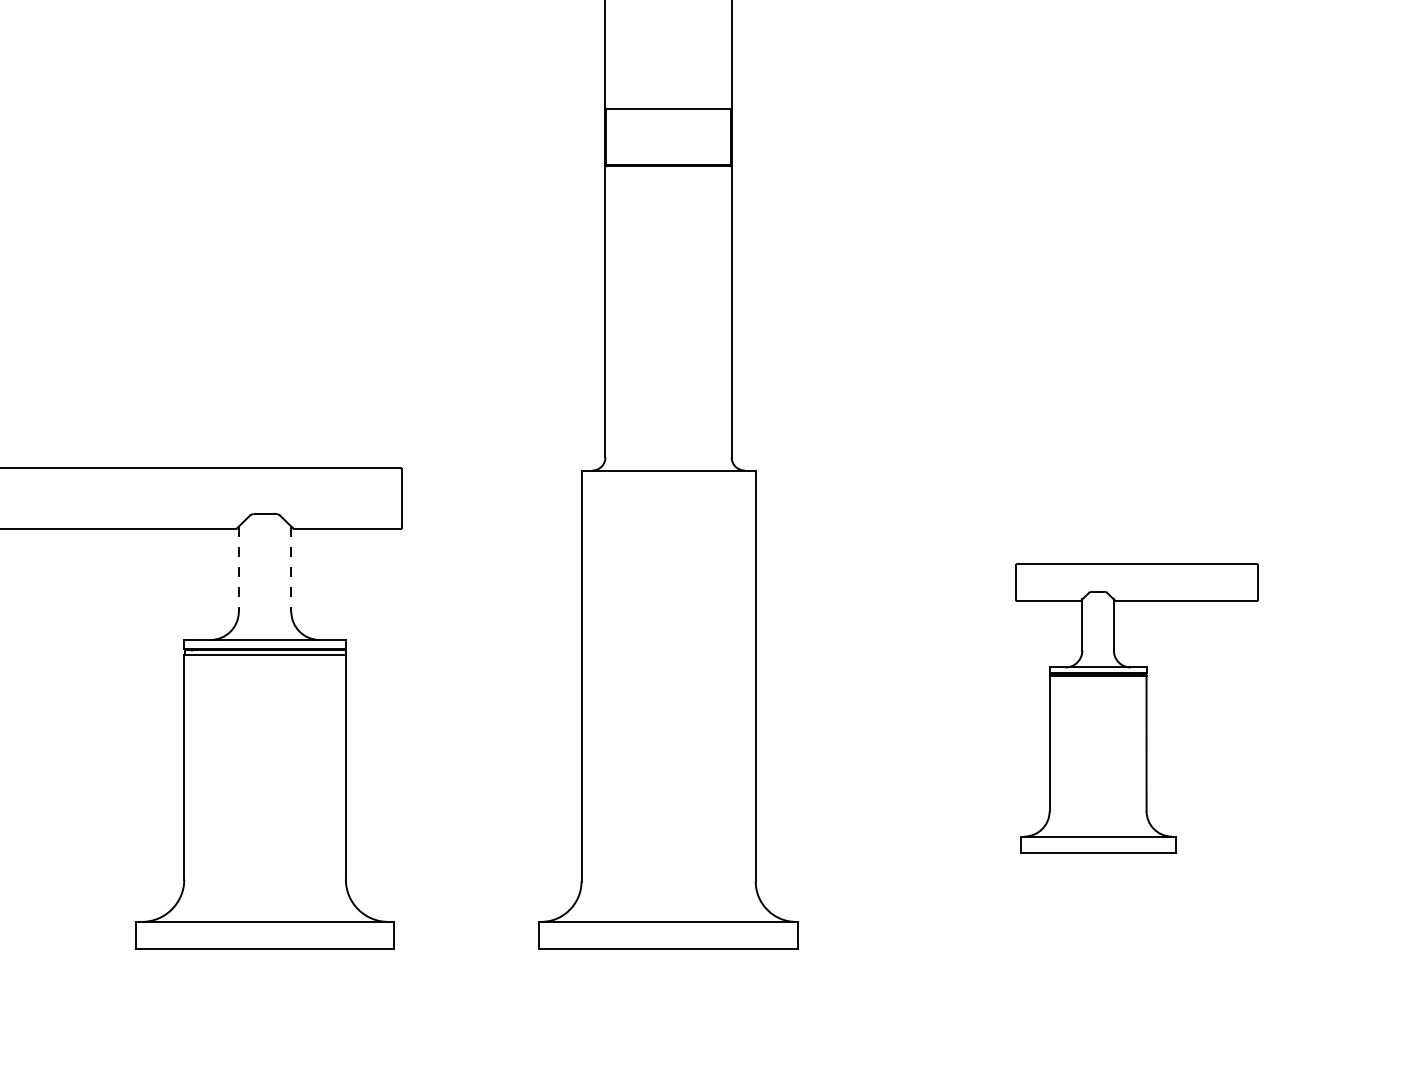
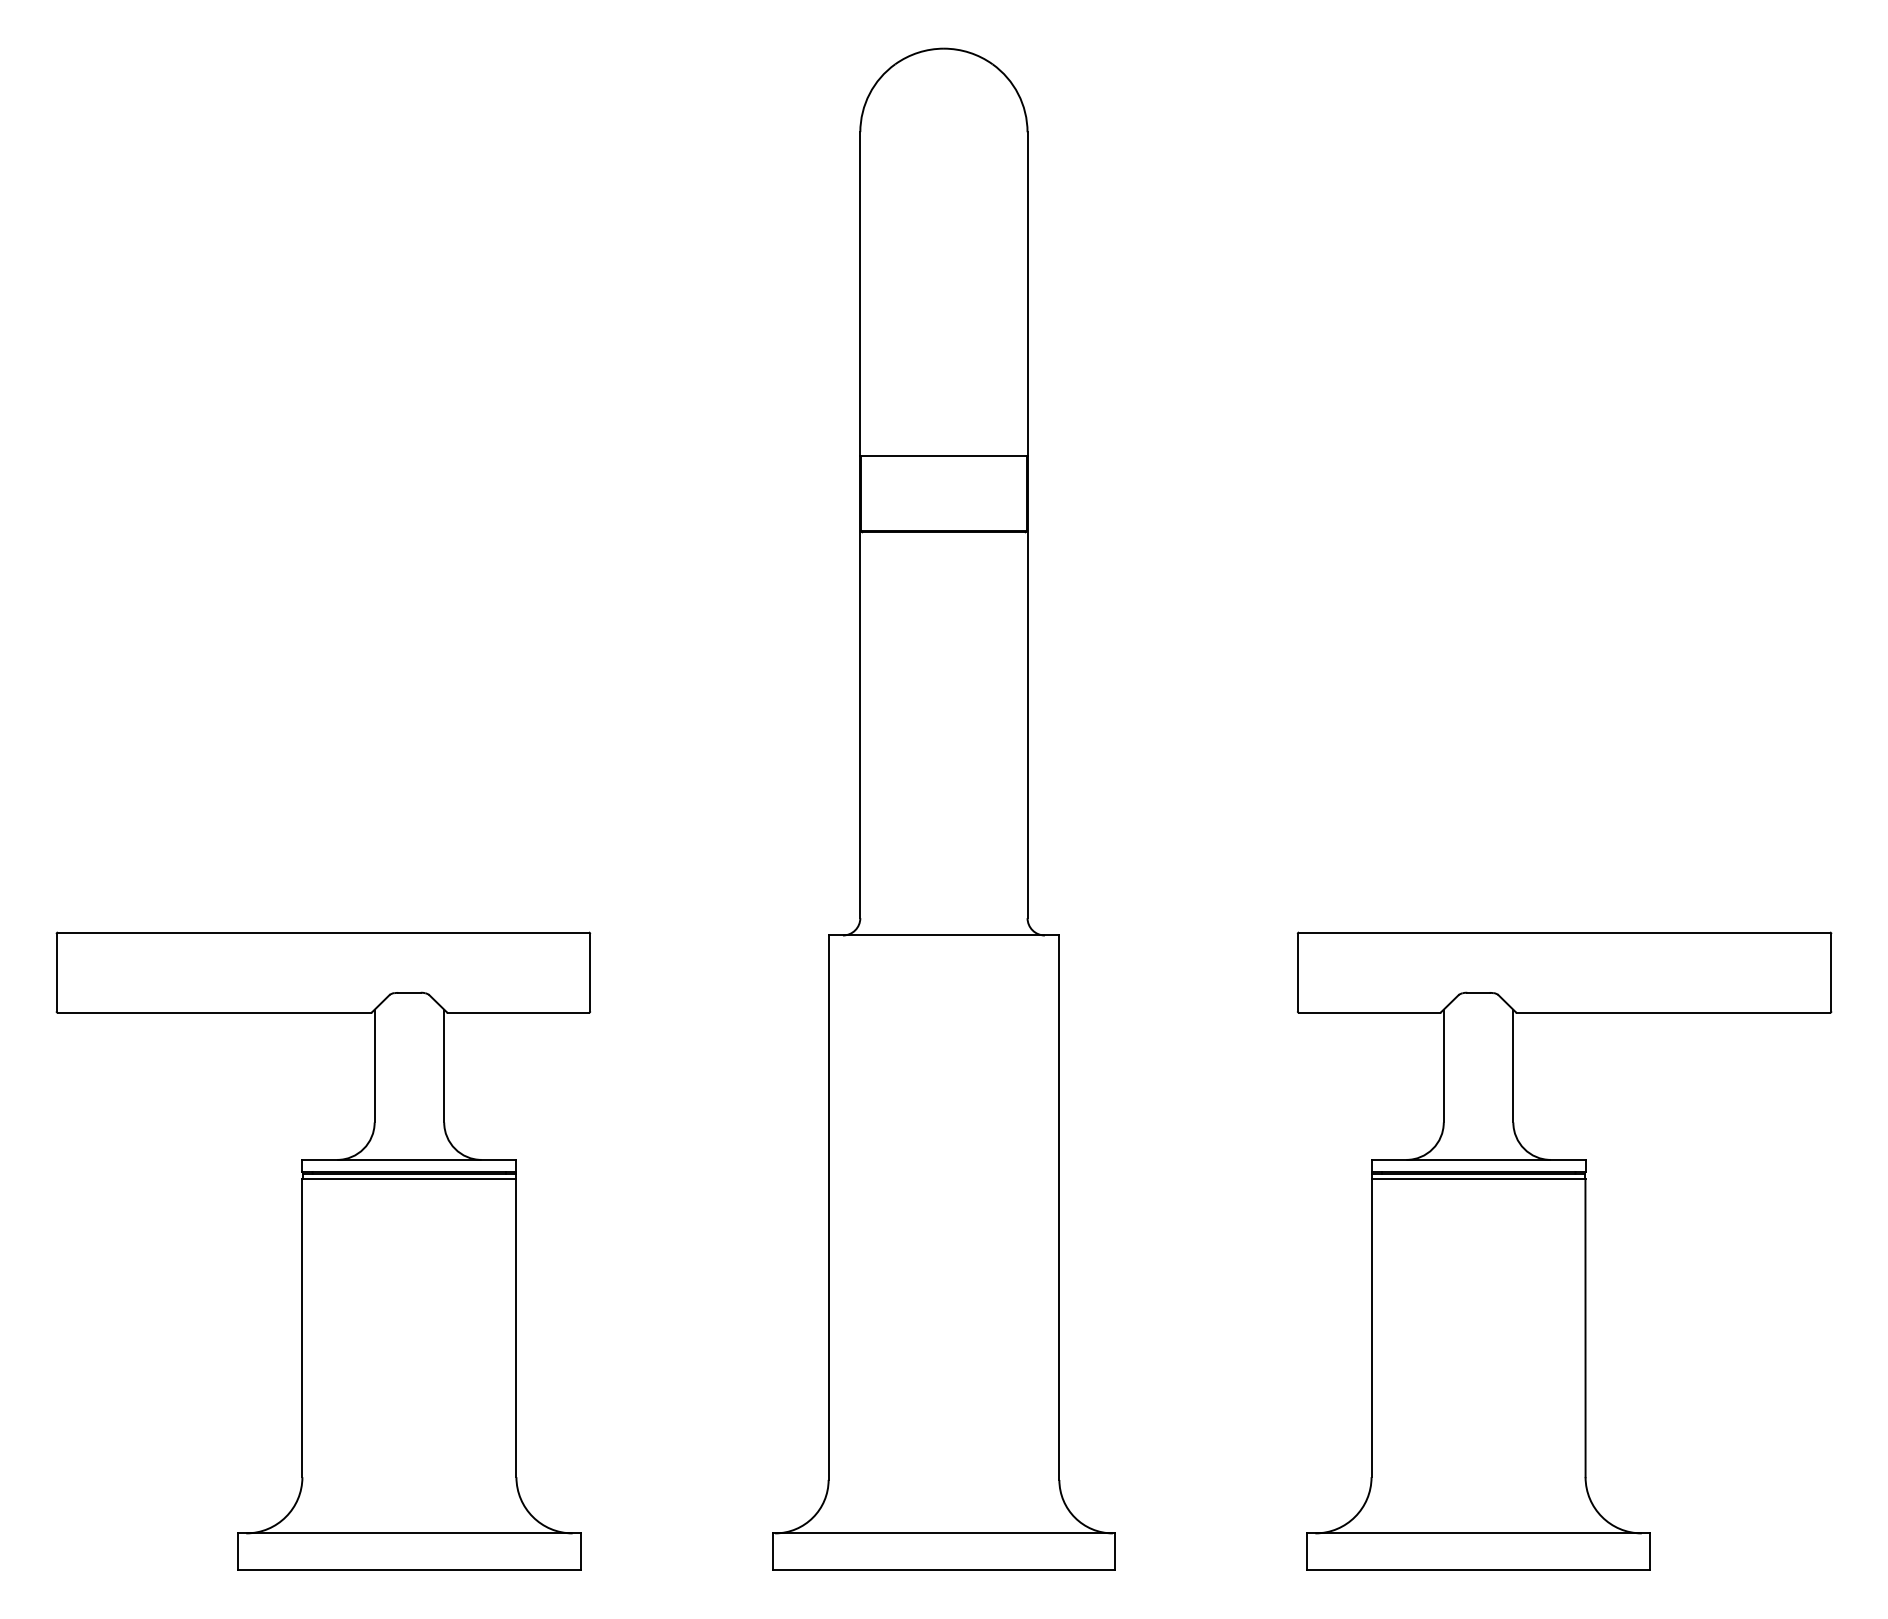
line: (238, 569) -> (374, 1066), dashed -> solid
line: (291, 569) -> (444, 1066), dashed -> solid
part: (1137, 708) -> (1564, 1250), size x1.67

